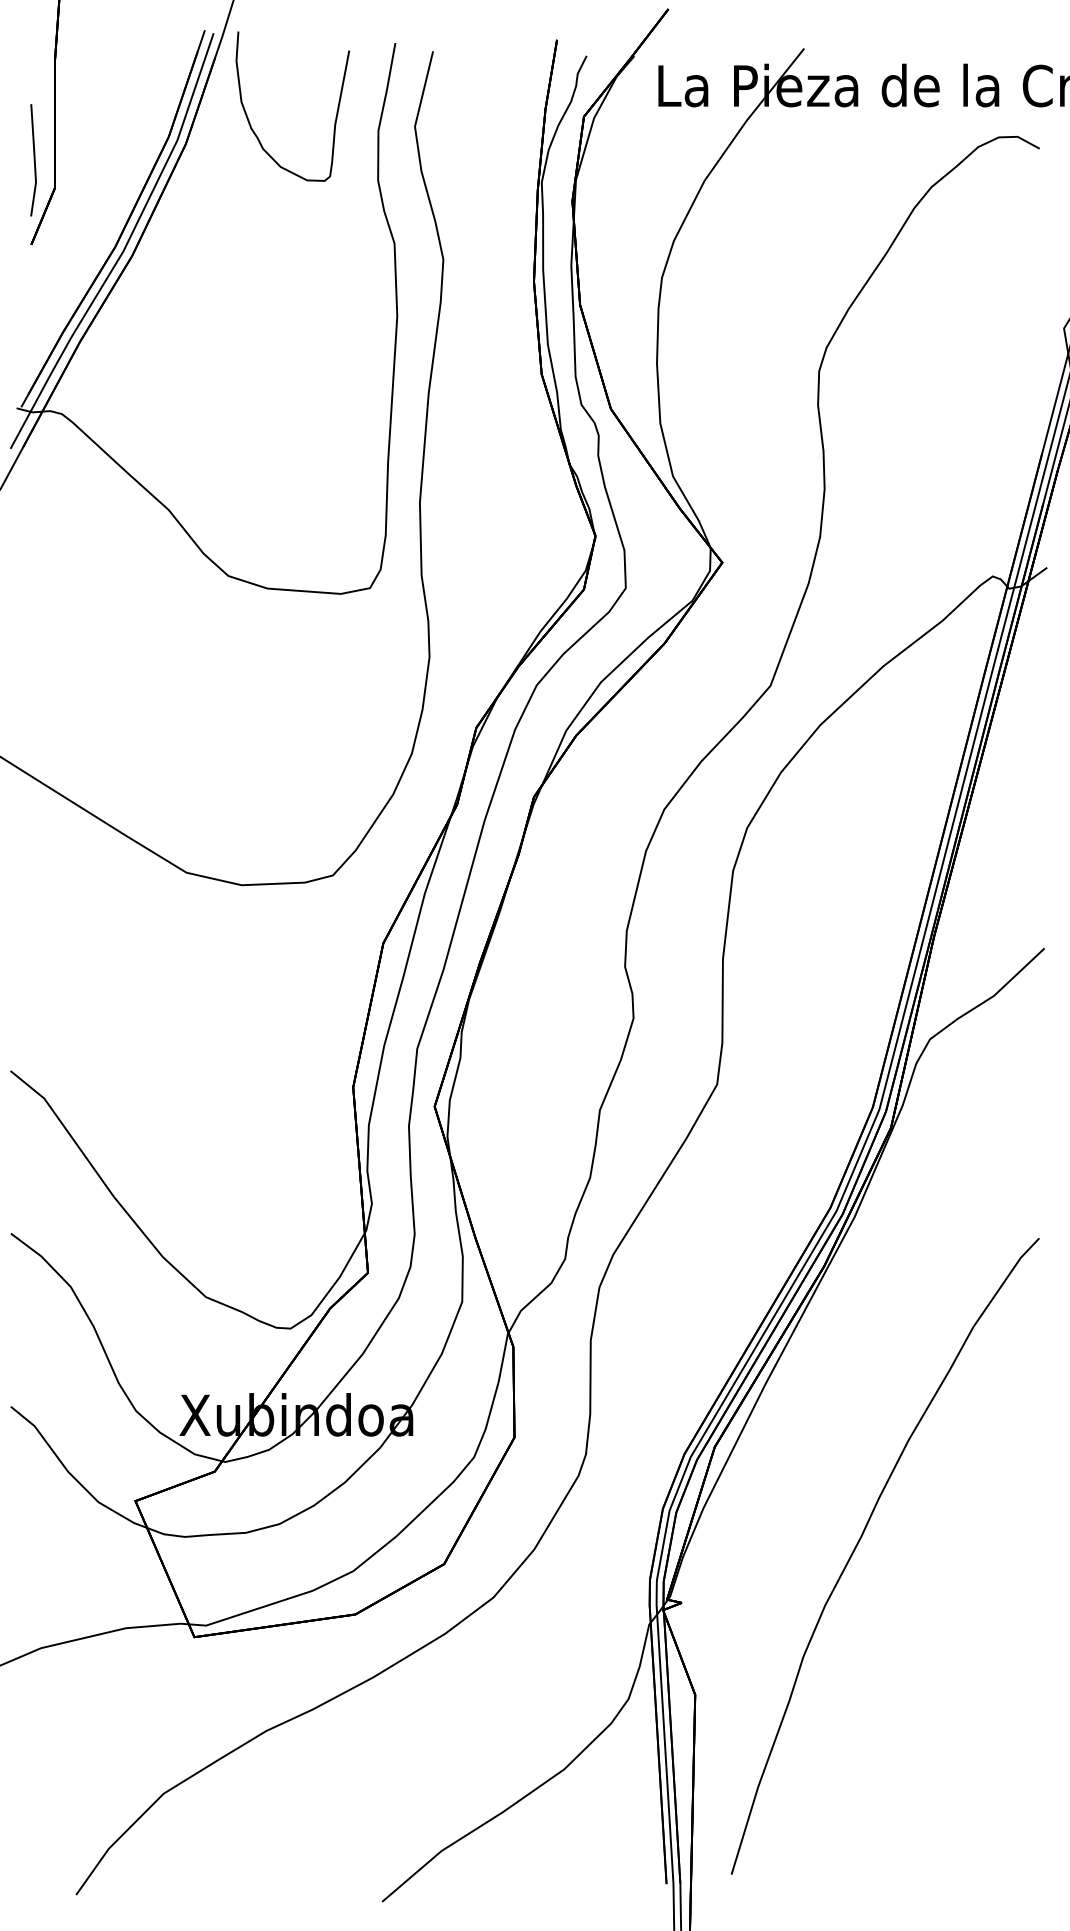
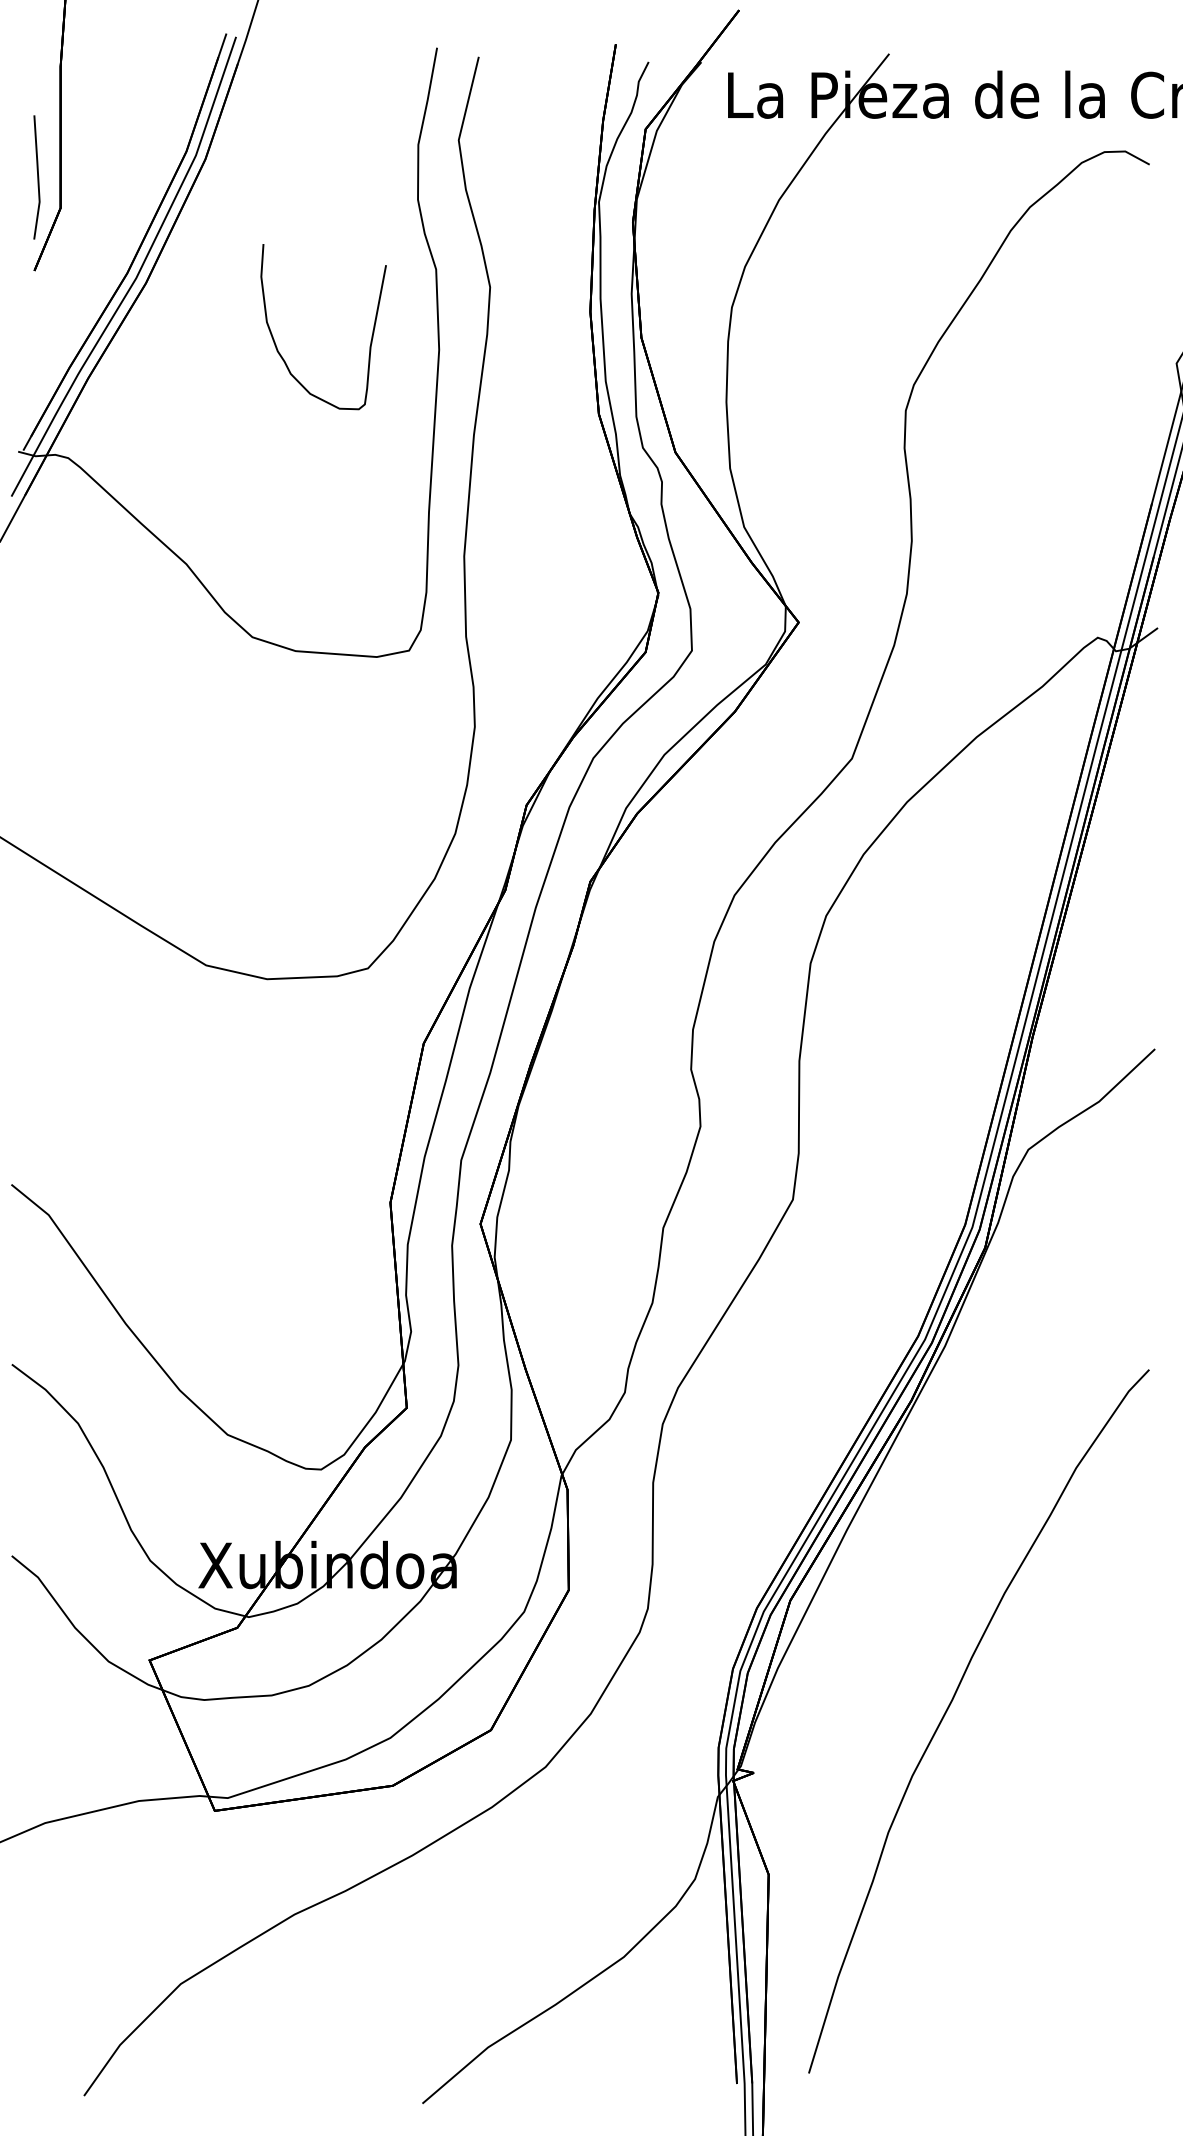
part: (335, 116) -> (370, 338), moved

